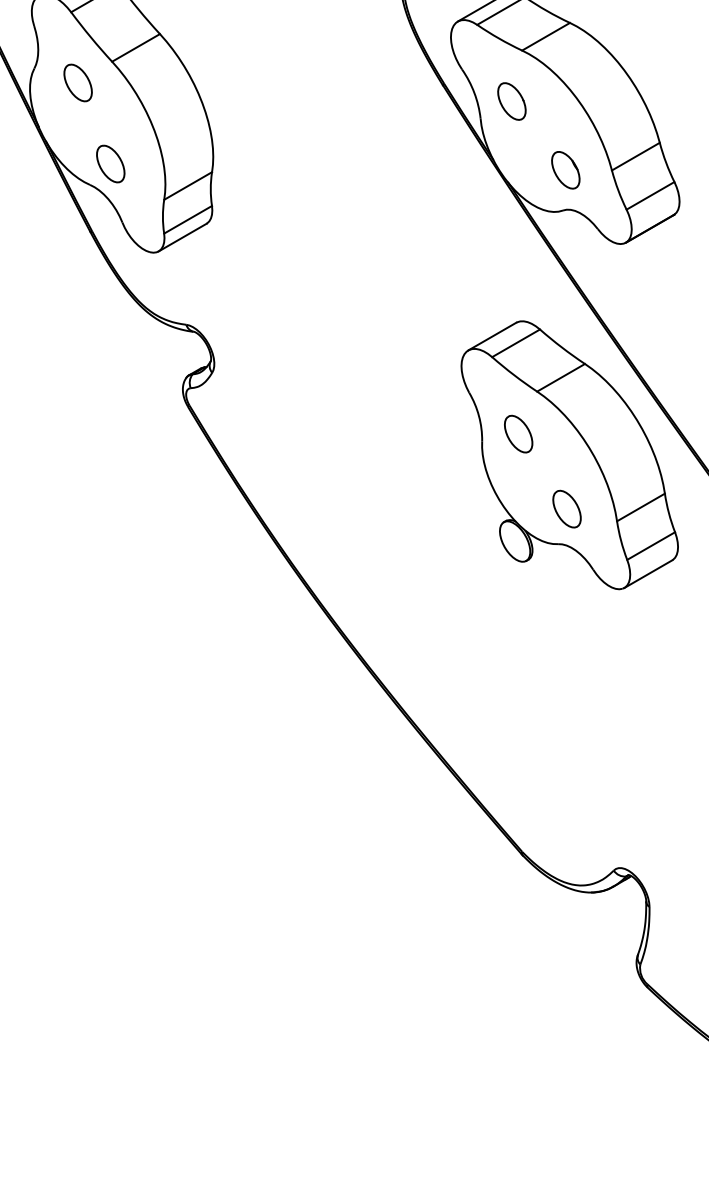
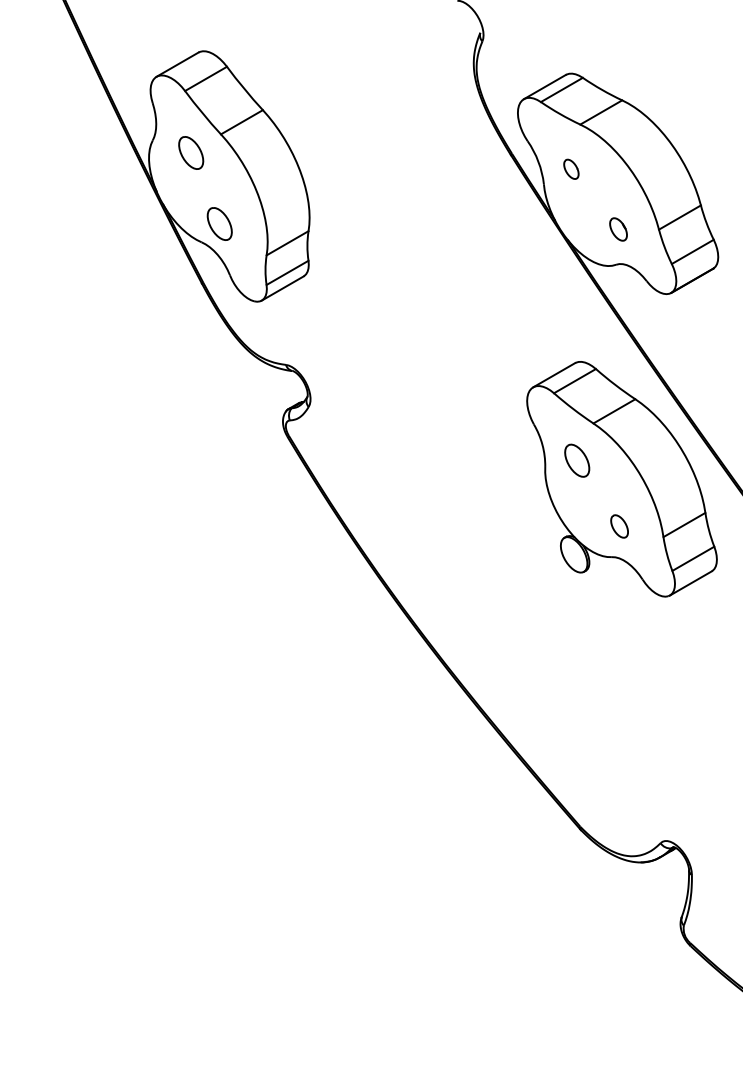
part: (512, 101) -> (571, 169), size x0.6
part: (565, 170) -> (618, 229), size x0.7
part: (566, 509) -> (619, 526), size x0.7

